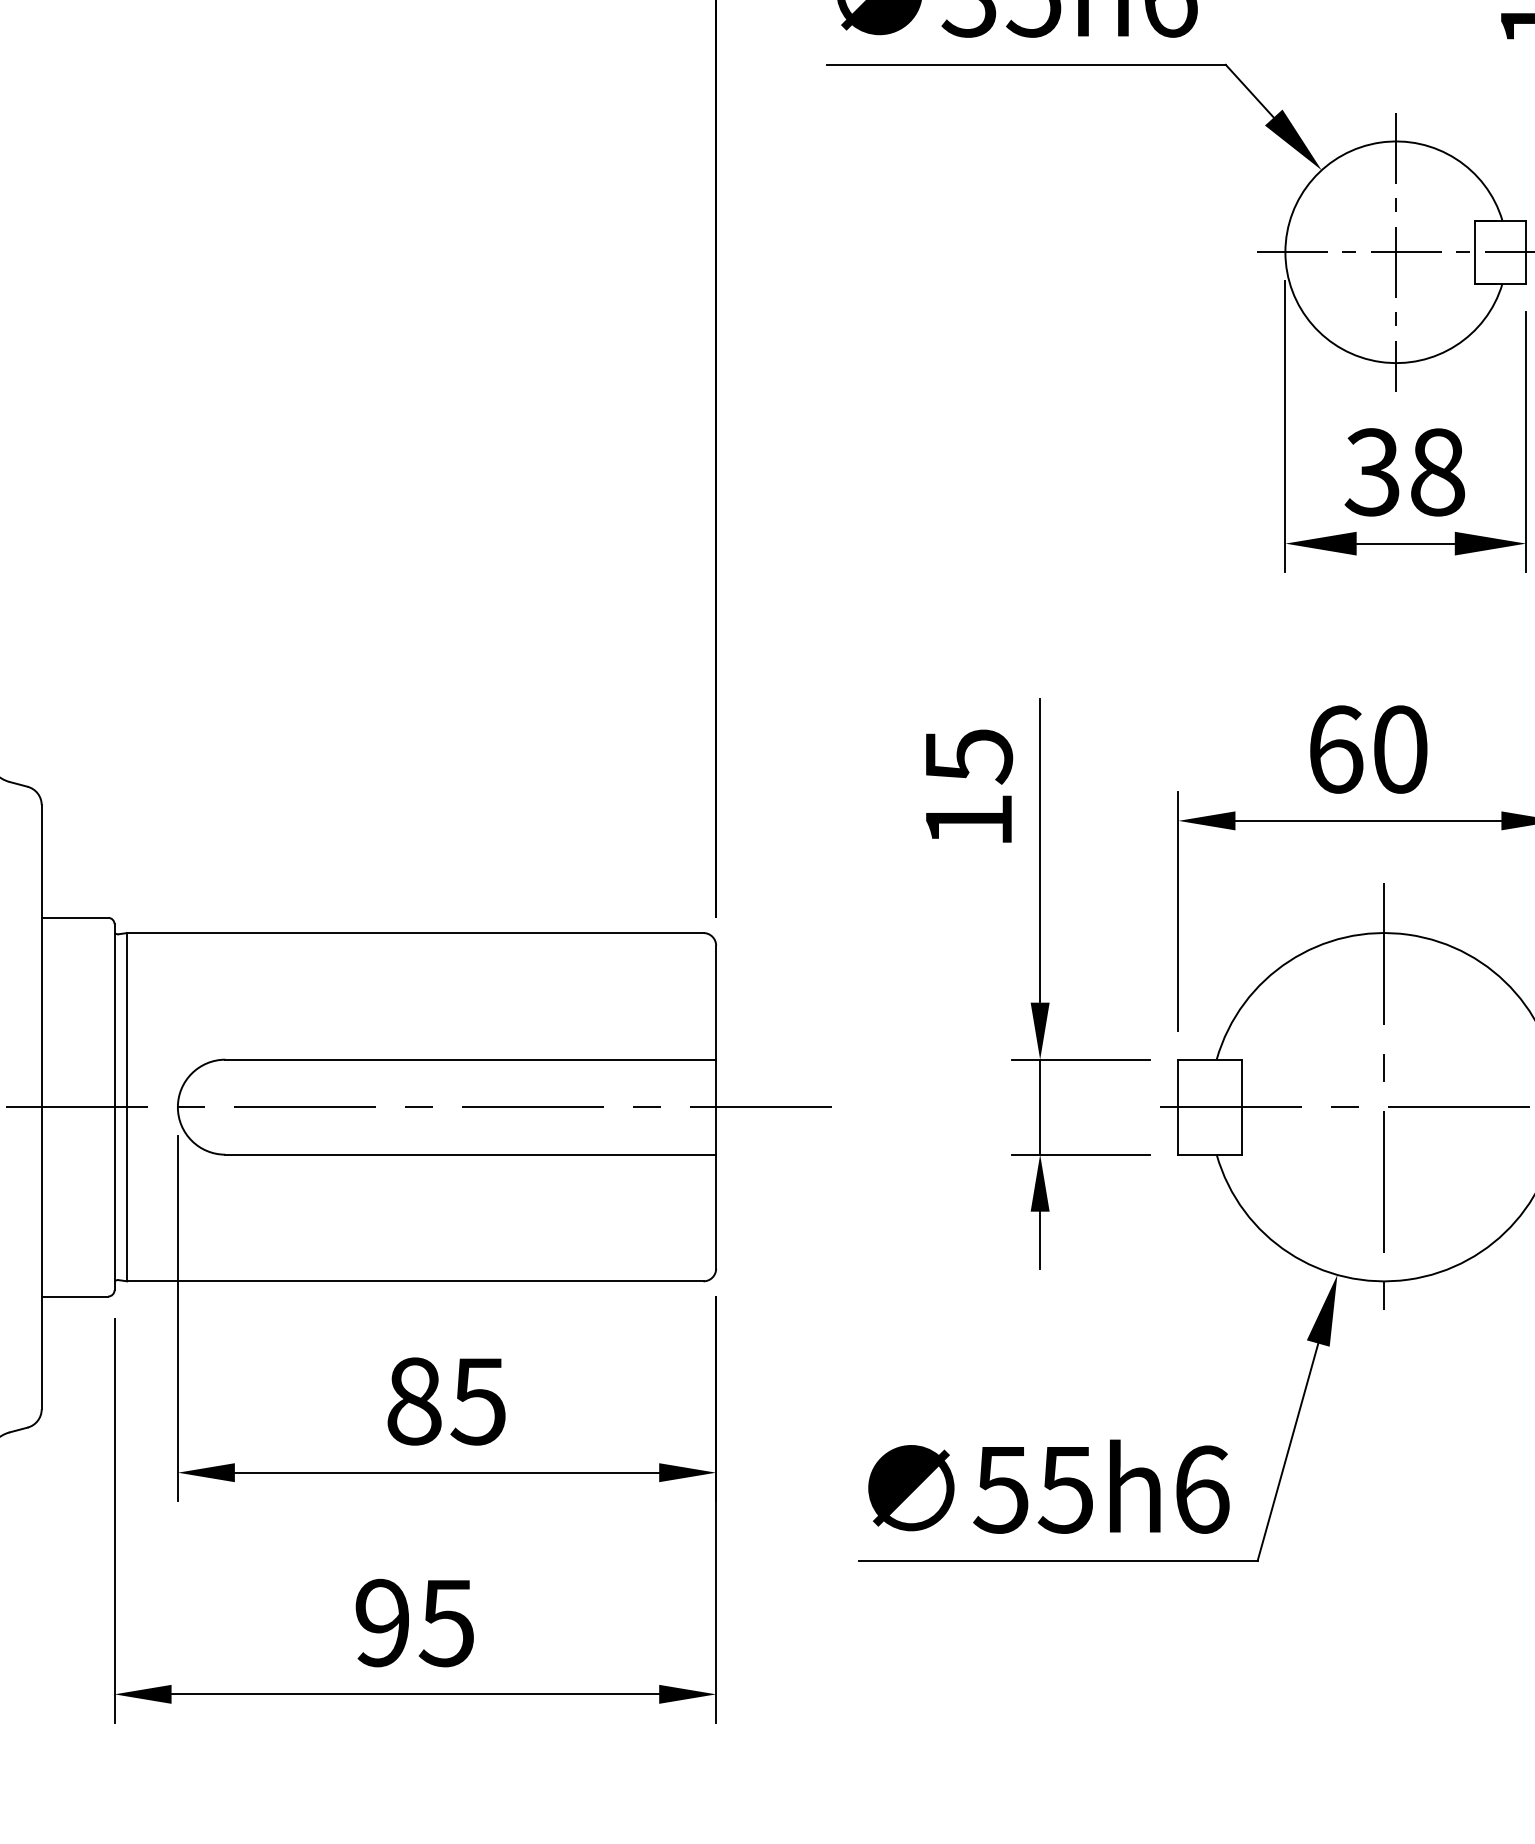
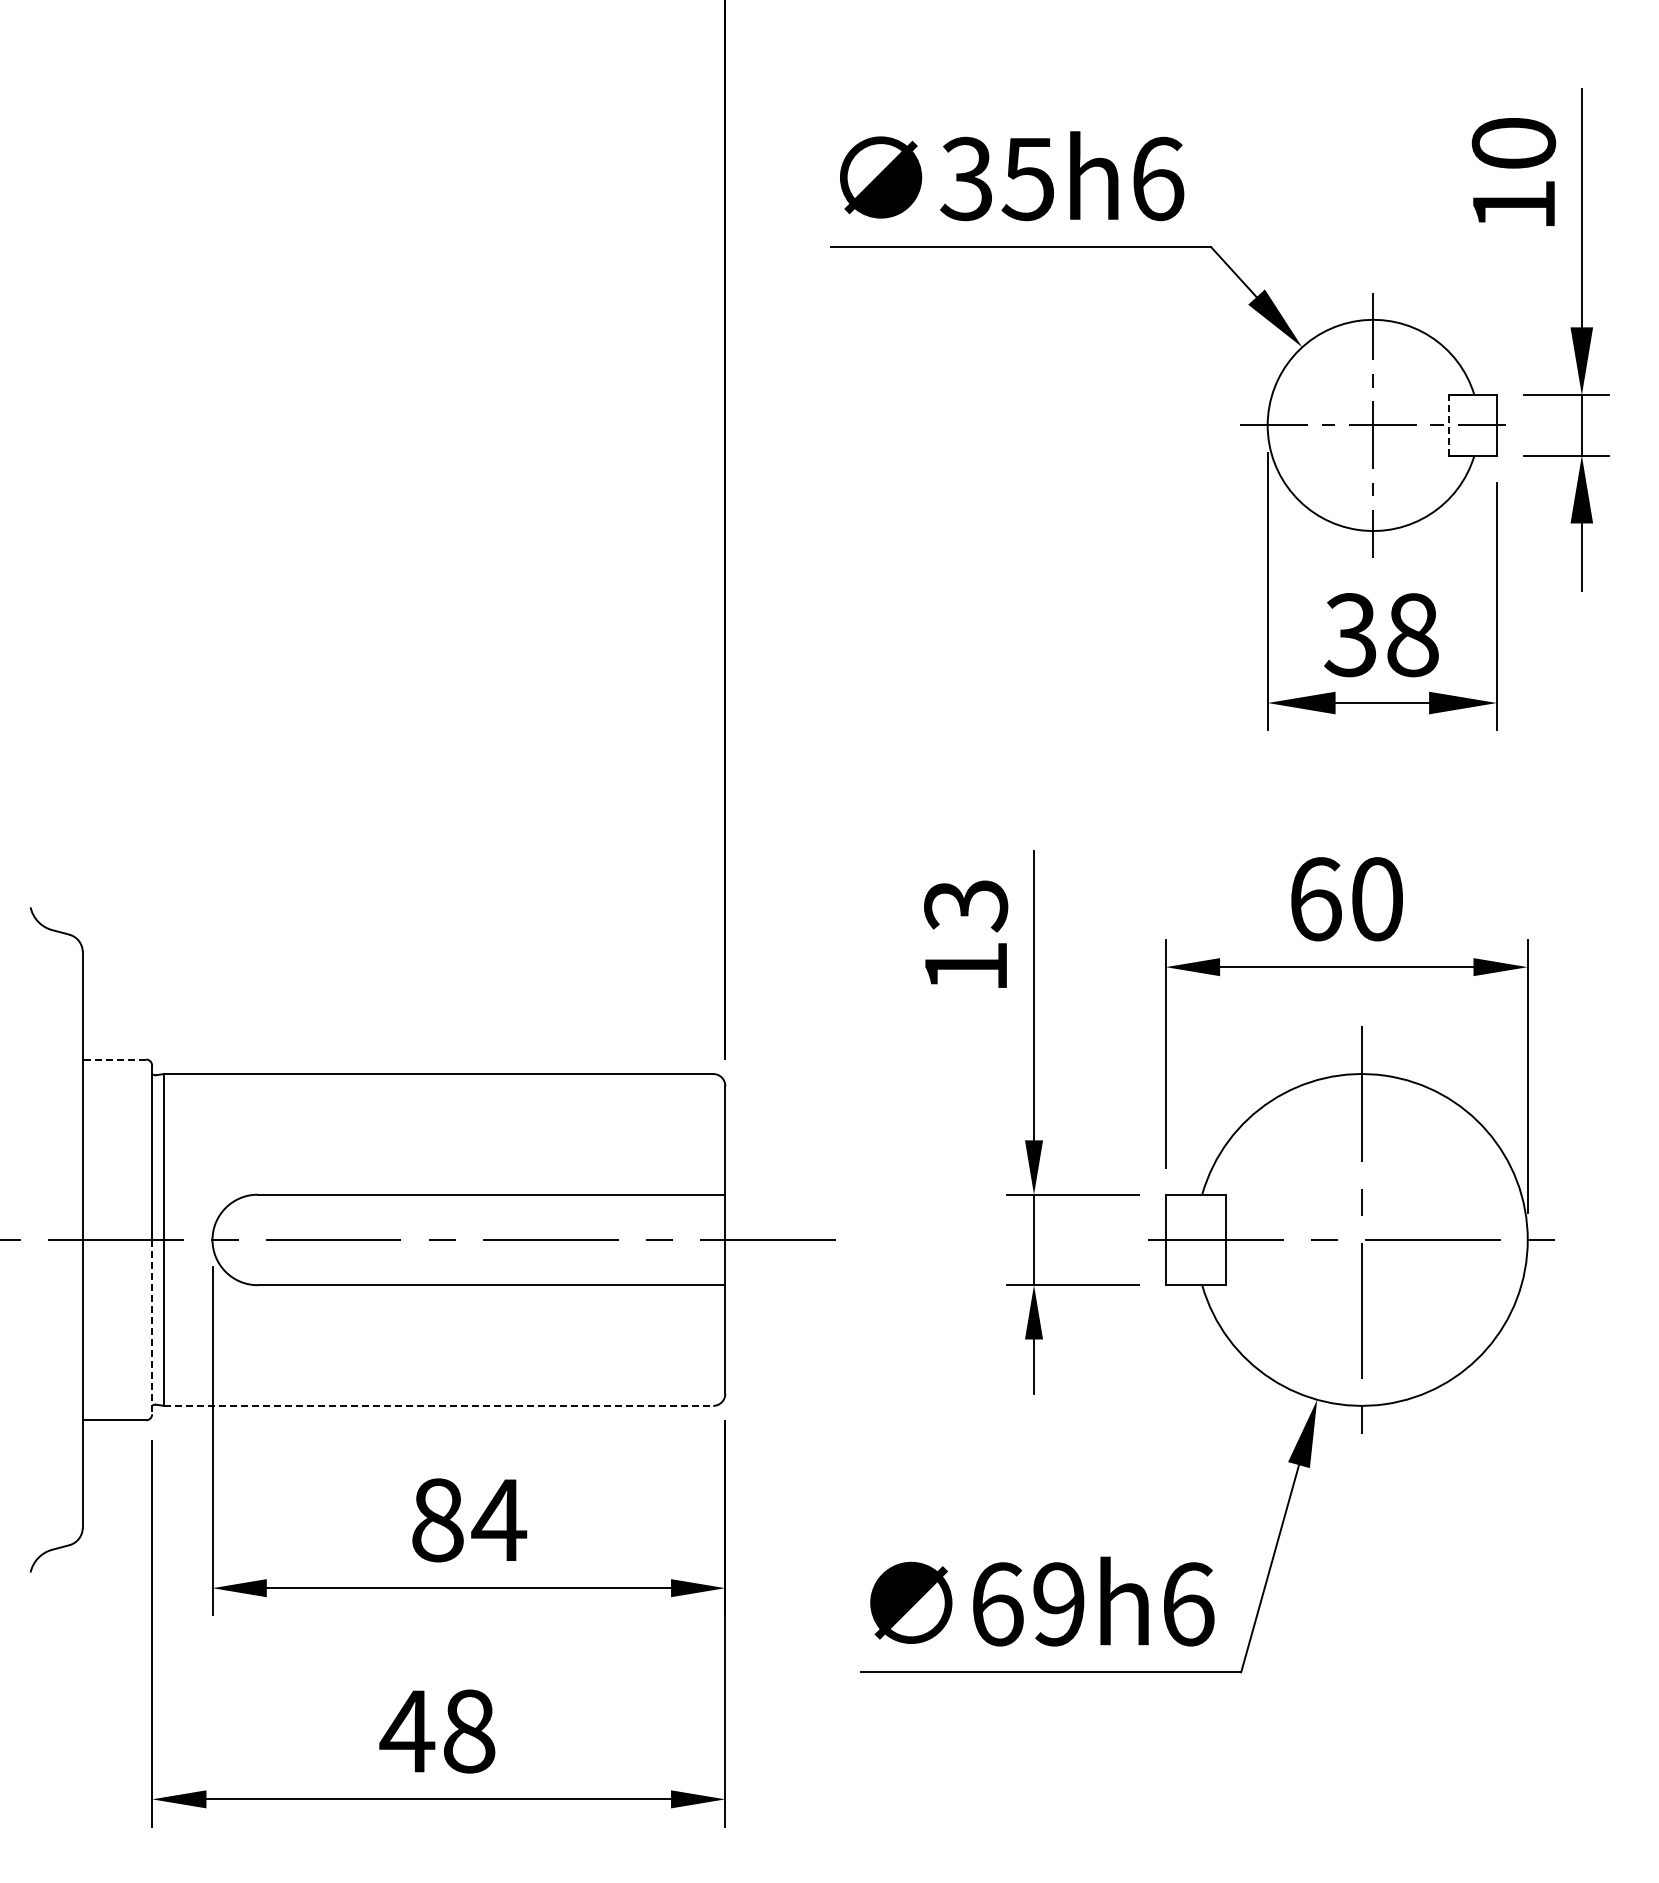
line: (1475, 251) -> (1448, 424), solid -> dashed
text: (968, 757) -> (965, 906), 15 -> 13
line: (75, 917) -> (114, 1059), solid -> dashed
line: (114, 1199) -> (152, 1327), solid -> dashed
line: (415, 1280) -> (438, 1405), solid -> dashed
text: (479, 1401) -> (499, 1520), 85 -> 84
text: (1033, 1489) -> (1027, 1604), 55h6 -> 69h6
text: (414, 1623) -> (437, 1731), 95 -> 48

